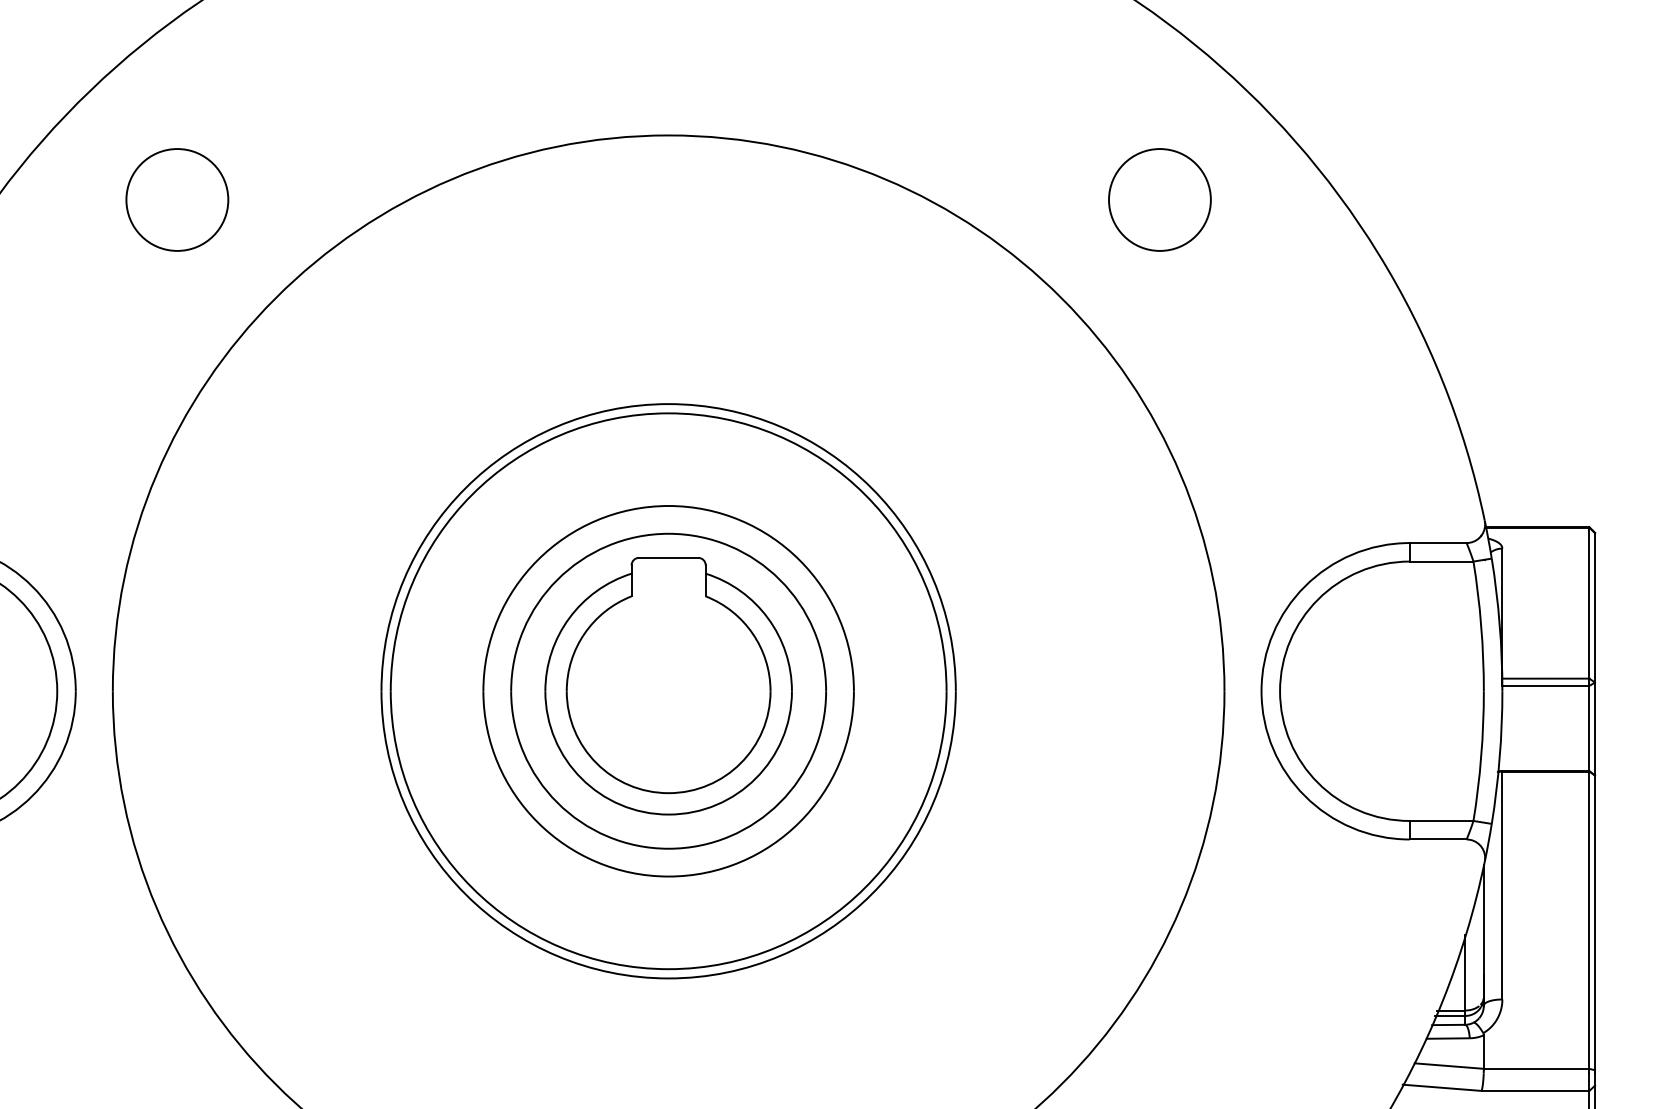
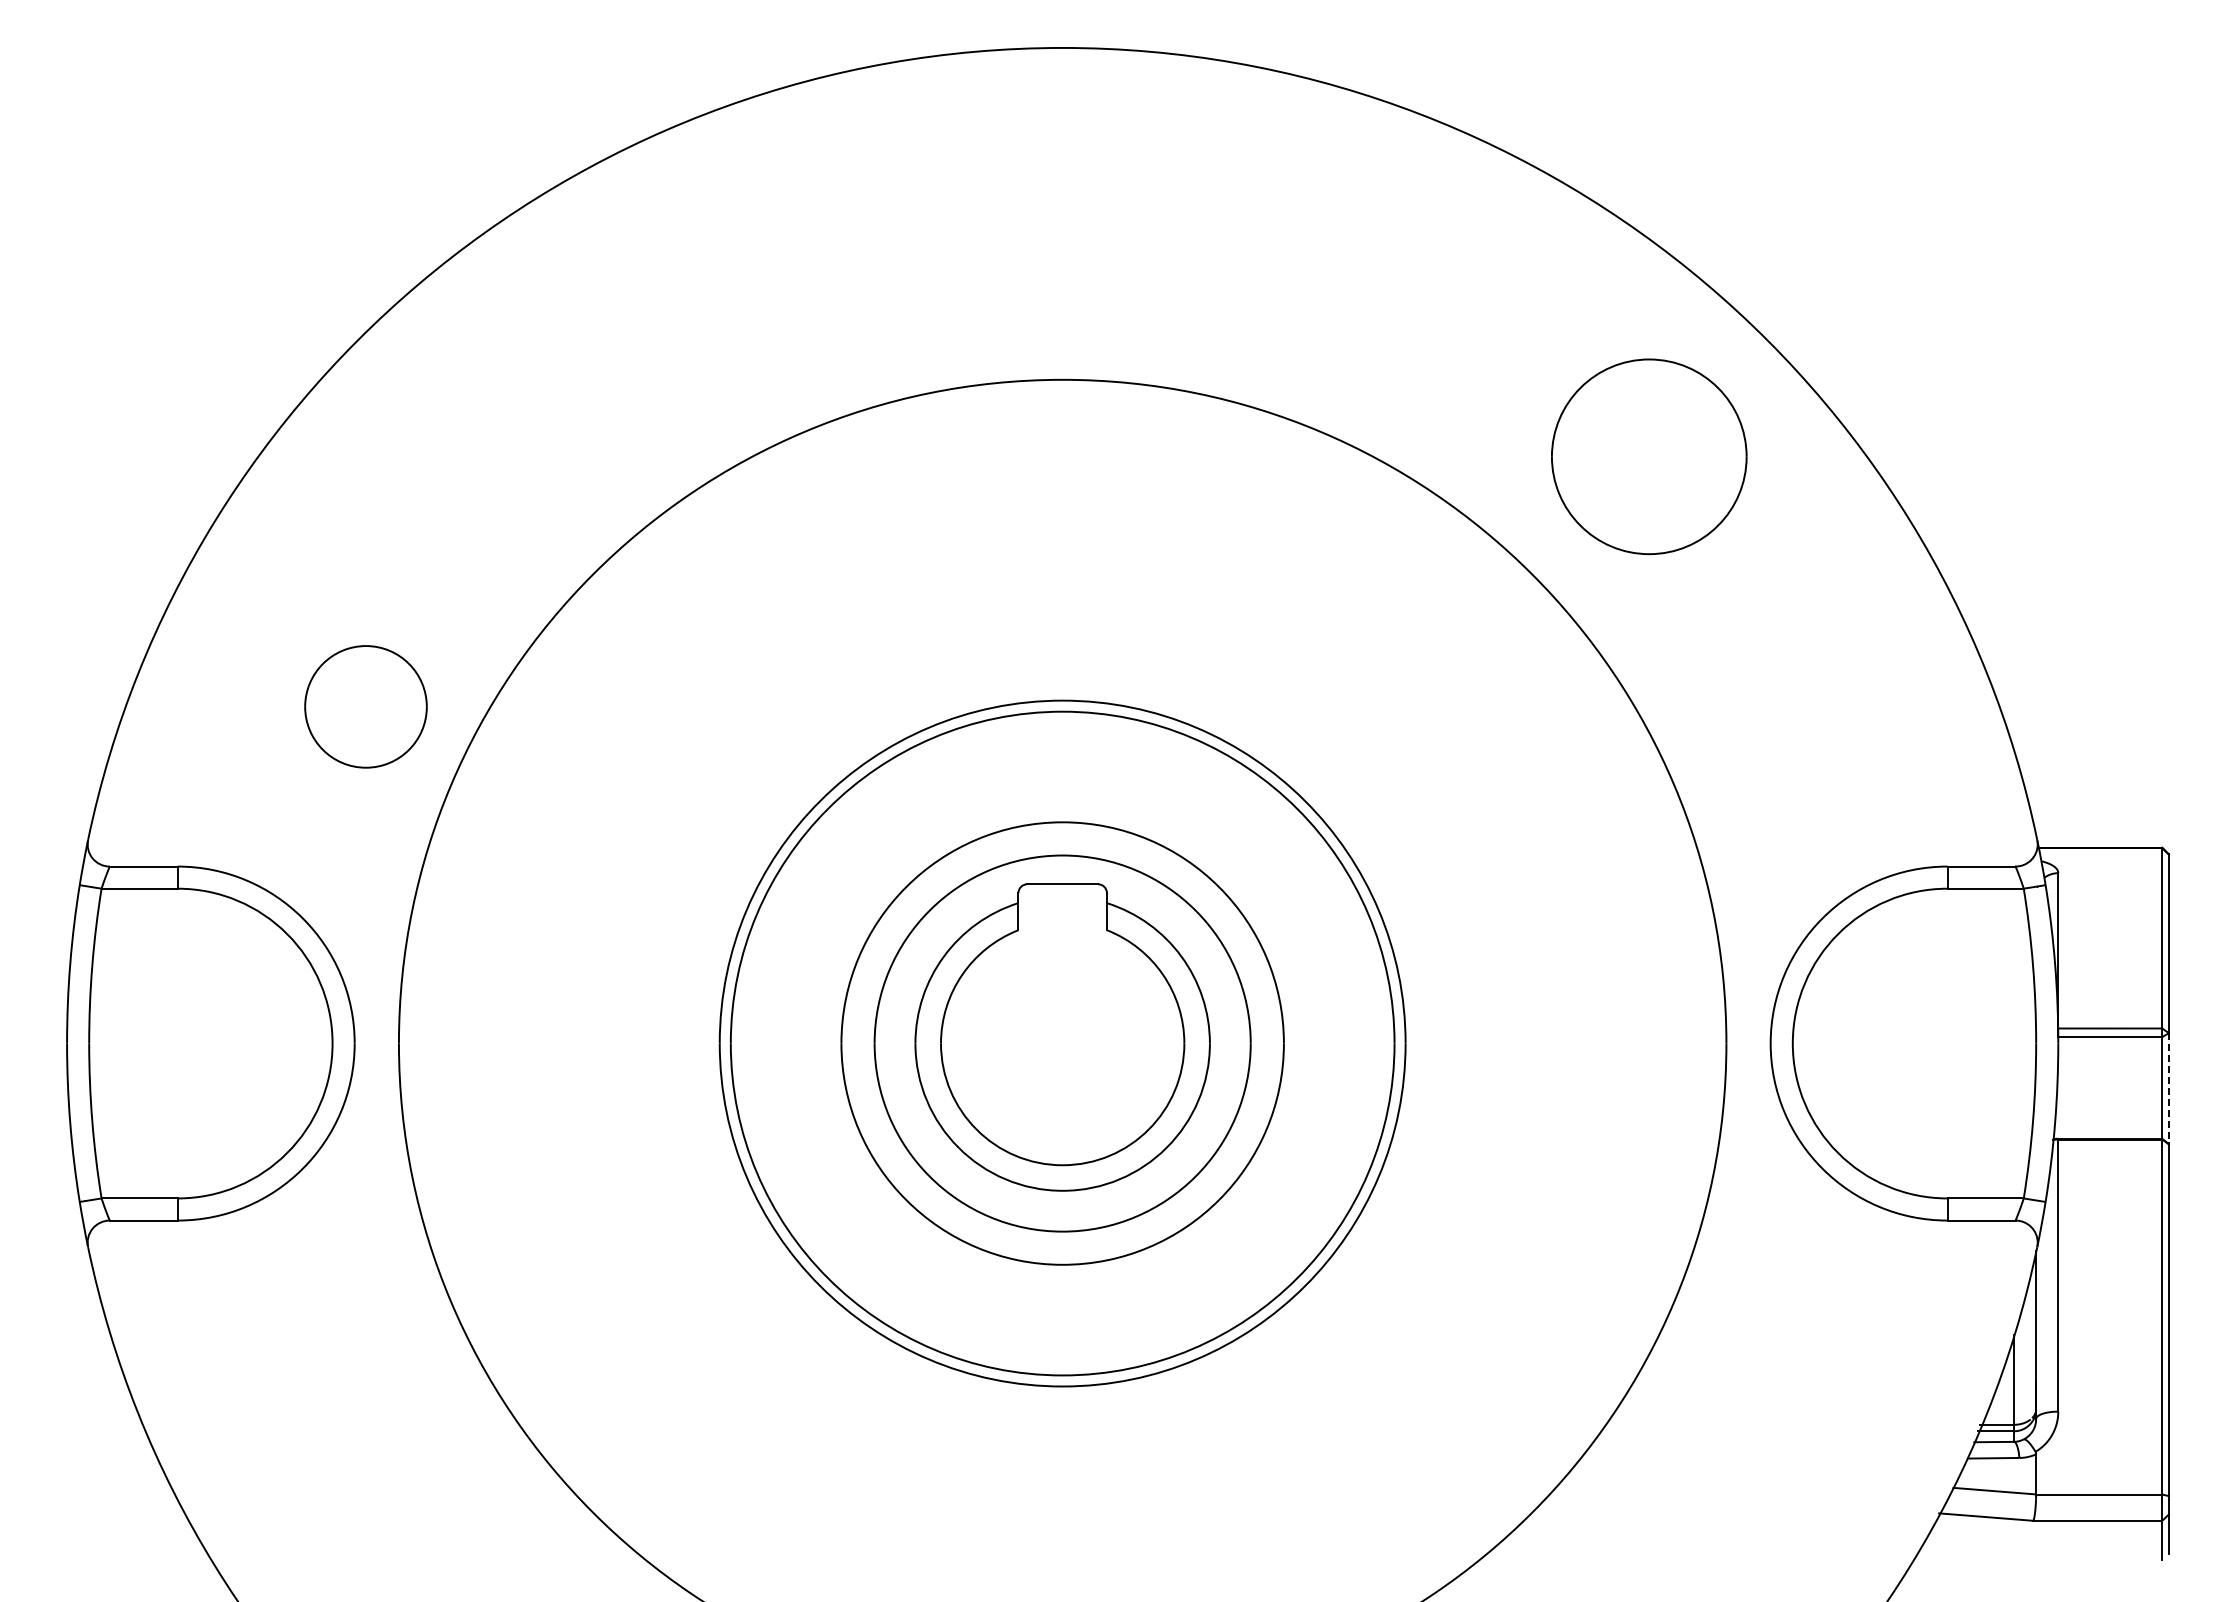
part: (176, 199) -> (365, 706), moved
part: (1160, 199) -> (1649, 456), size x1.6
line: (1594, 728) -> (2168, 1088), solid -> dashed

